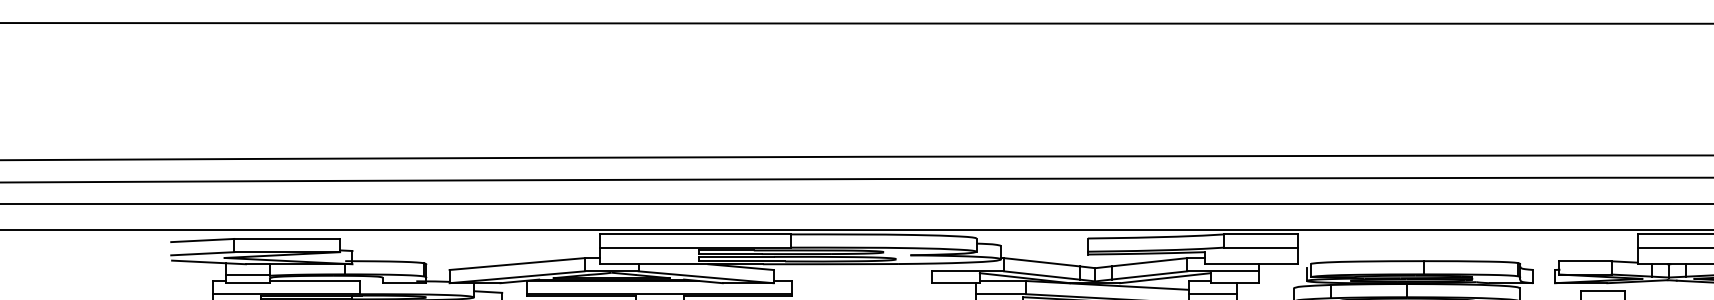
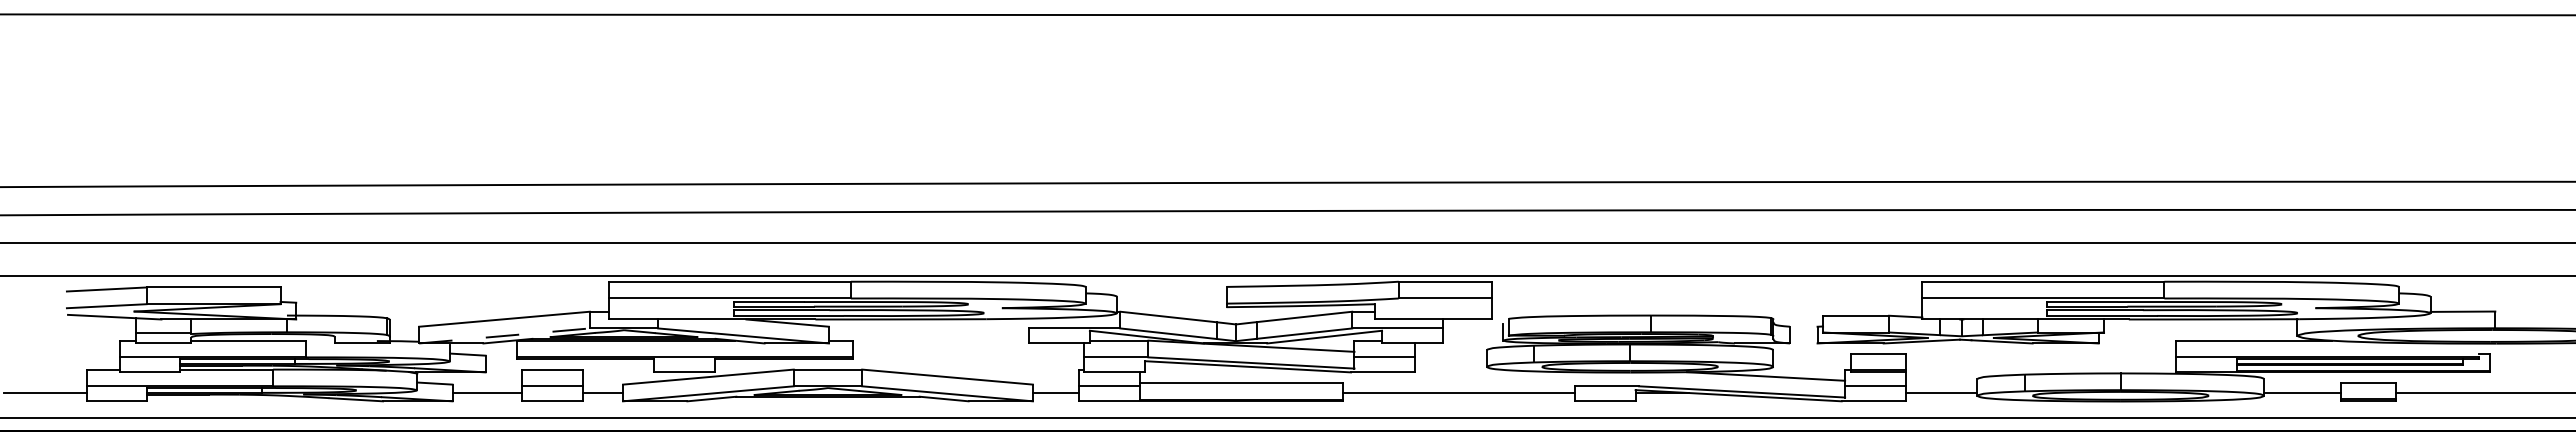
line: (517, 276) -> (504, 335), solid -> dashed

